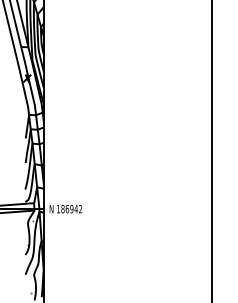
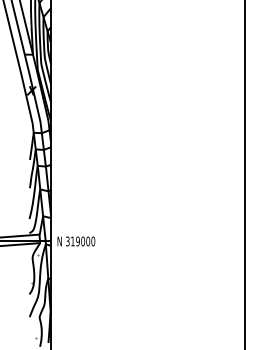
text: (69, 209) -> (80, 241), 186942 -> 319000

